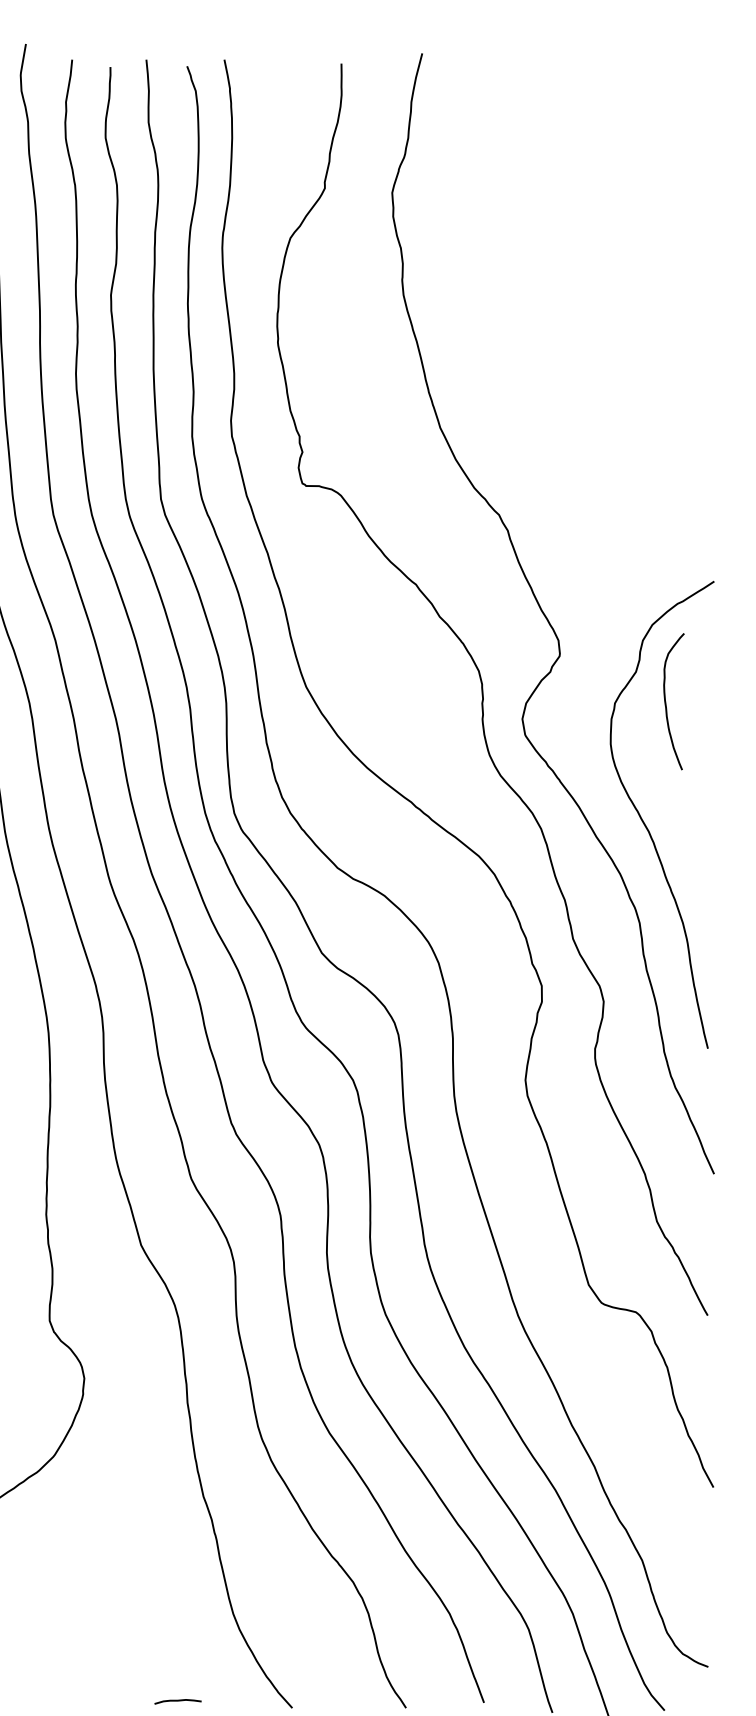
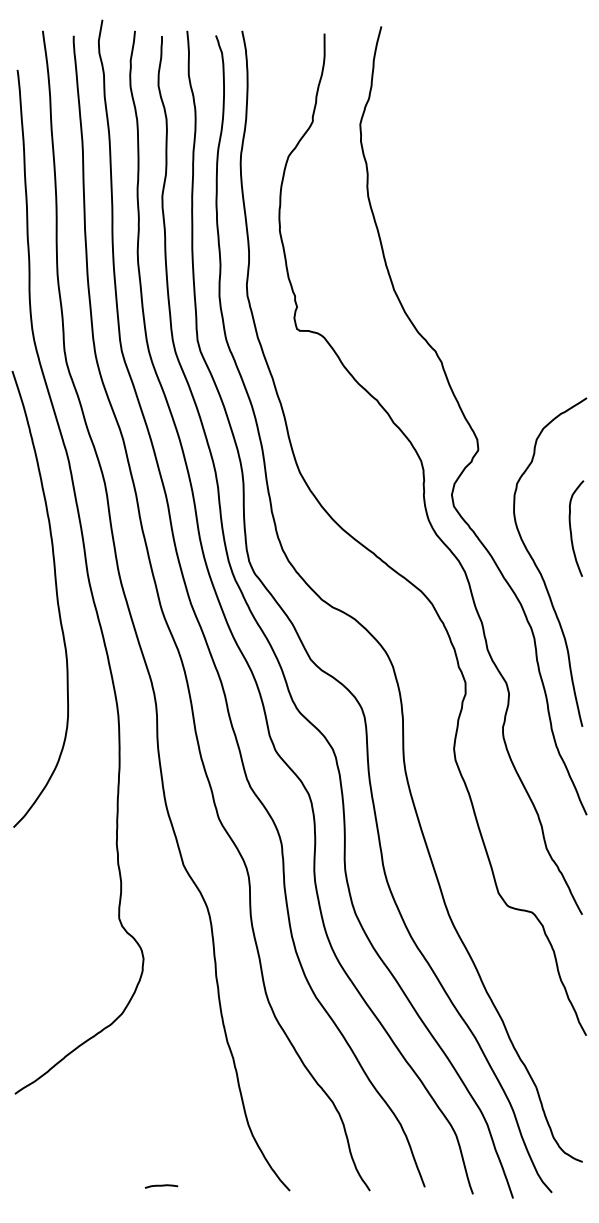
curve: (666, 701) -> (571, 528), moved
curve: (178, 1701) -> (161, 1186), moved

